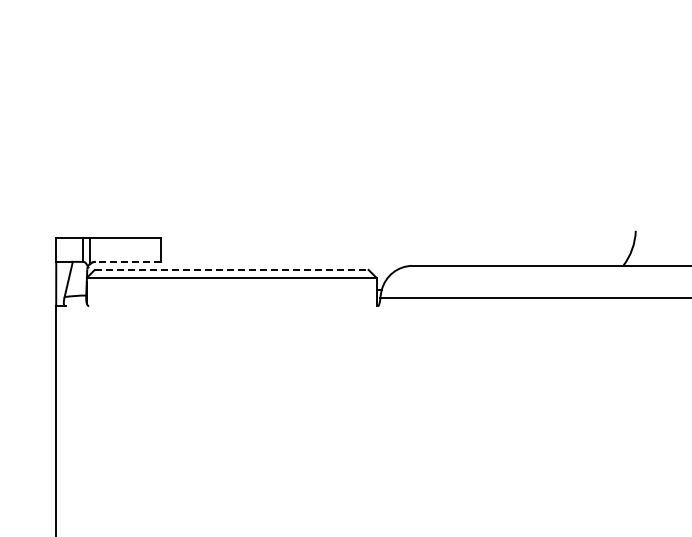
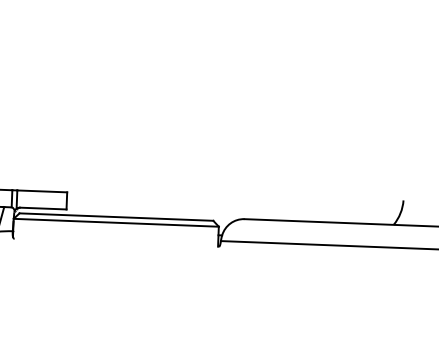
line: (128, 261) -> (43, 208), dashed -> solid
line: (231, 269) -> (116, 216), dashed -> solid

